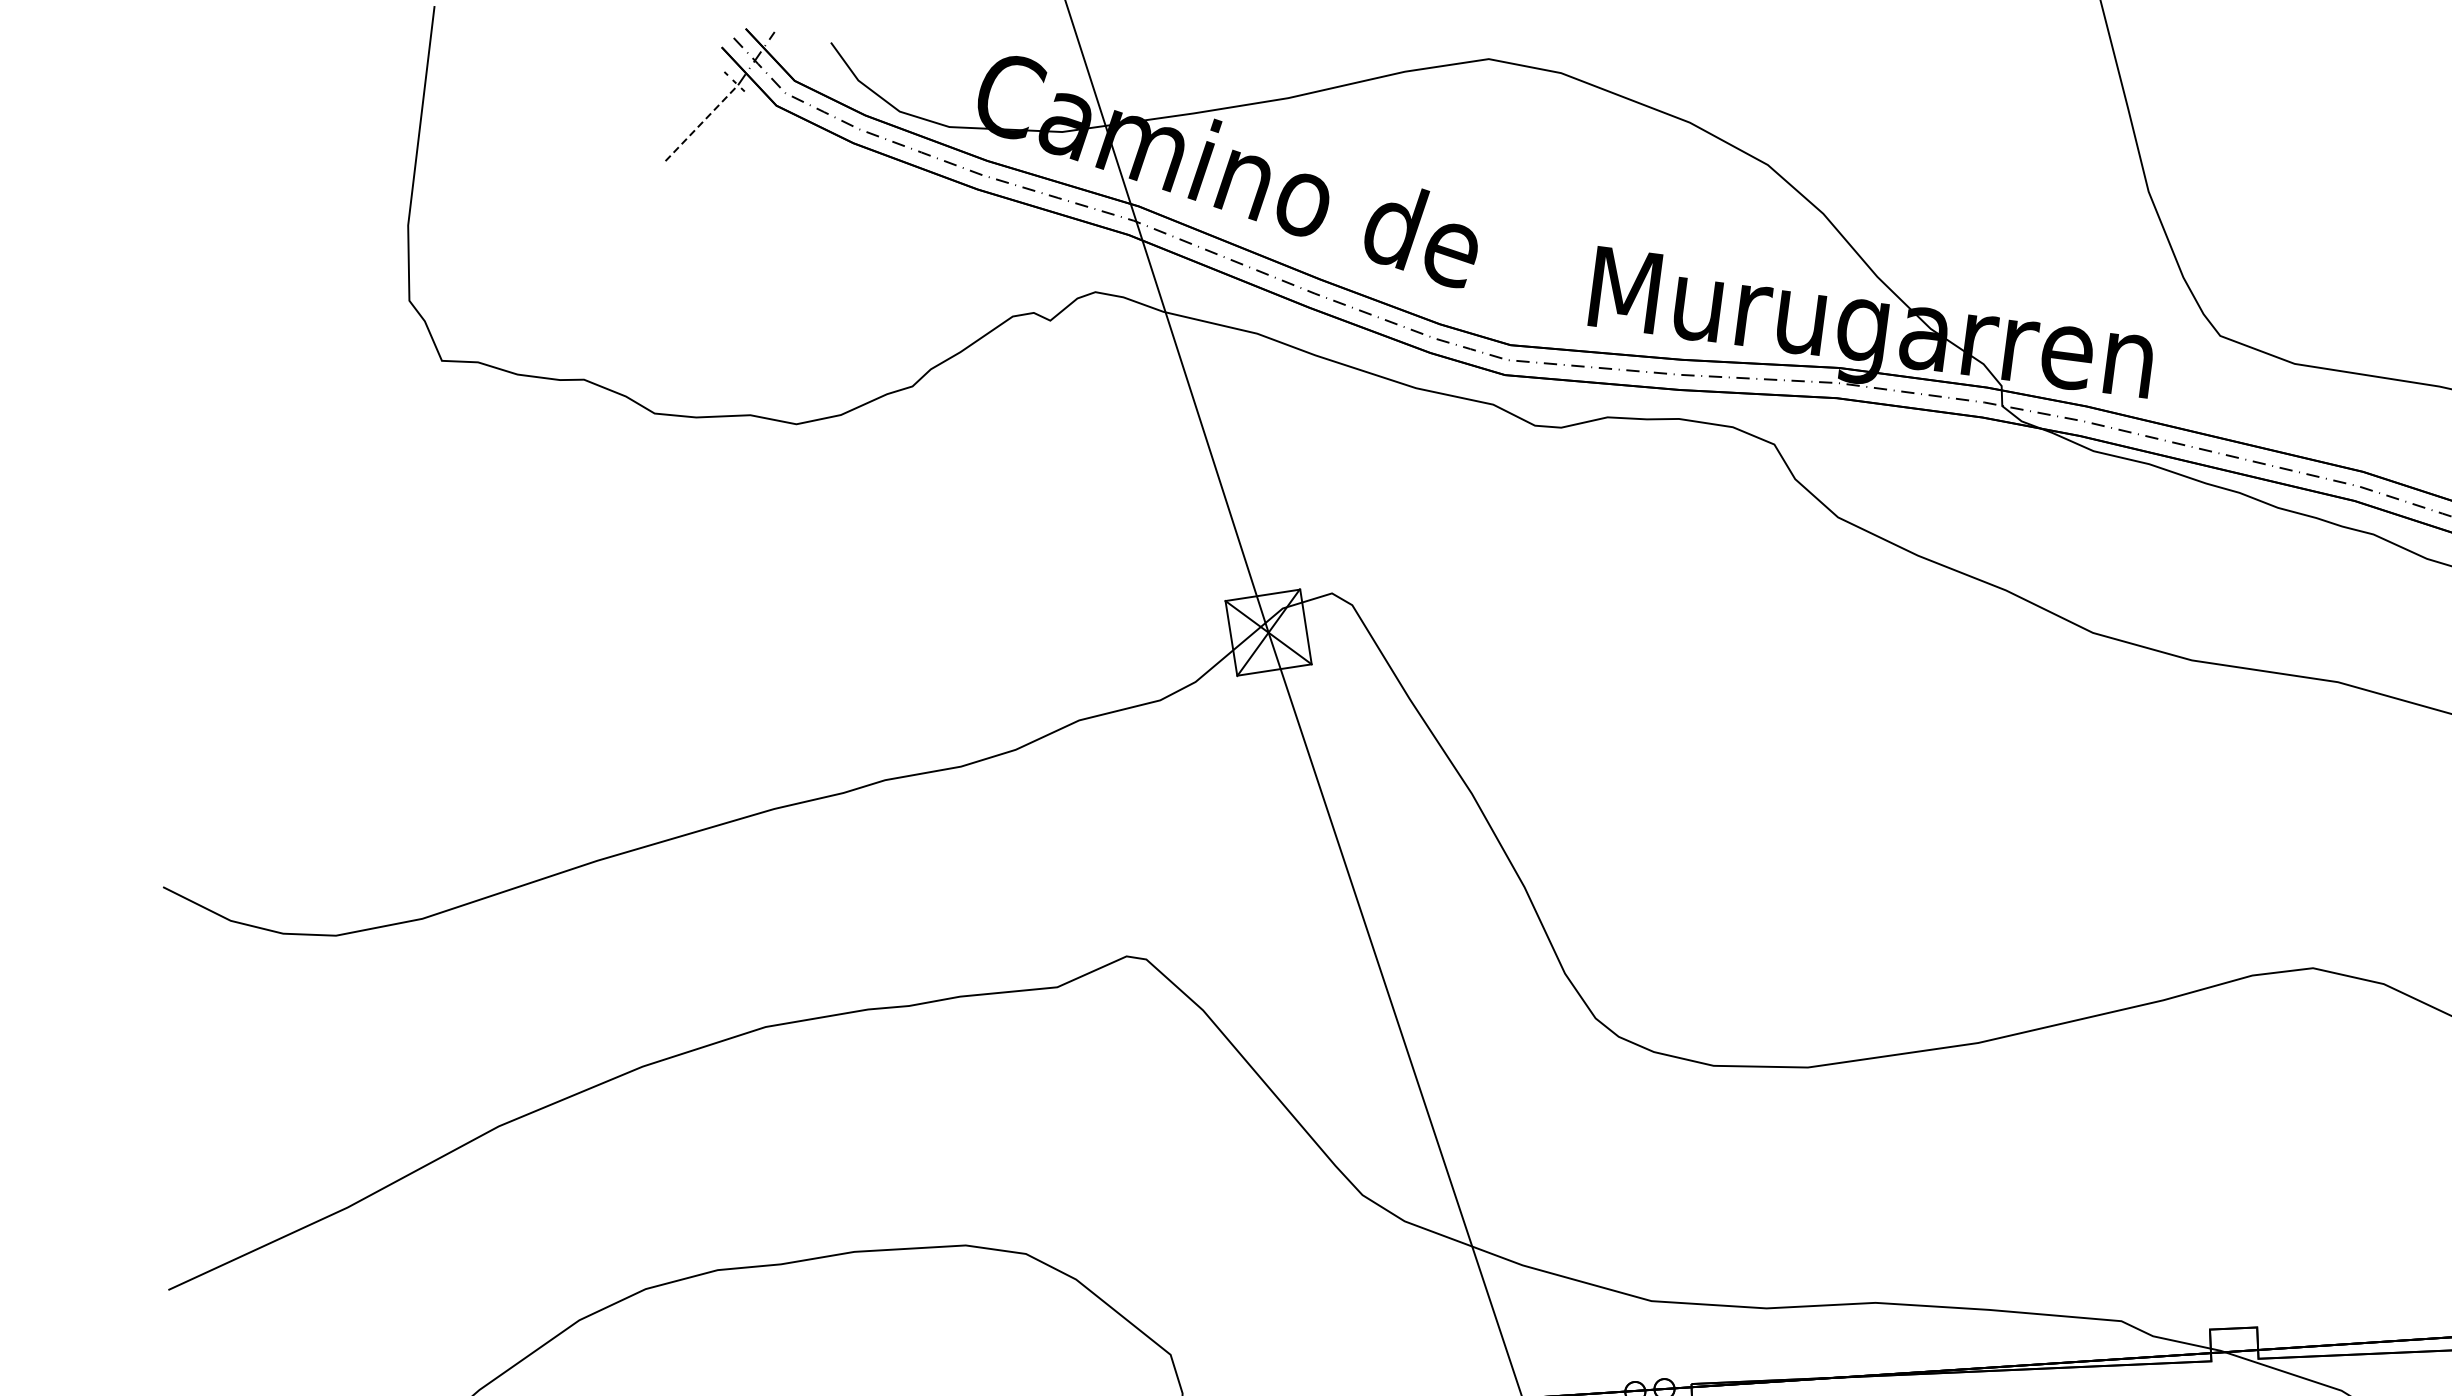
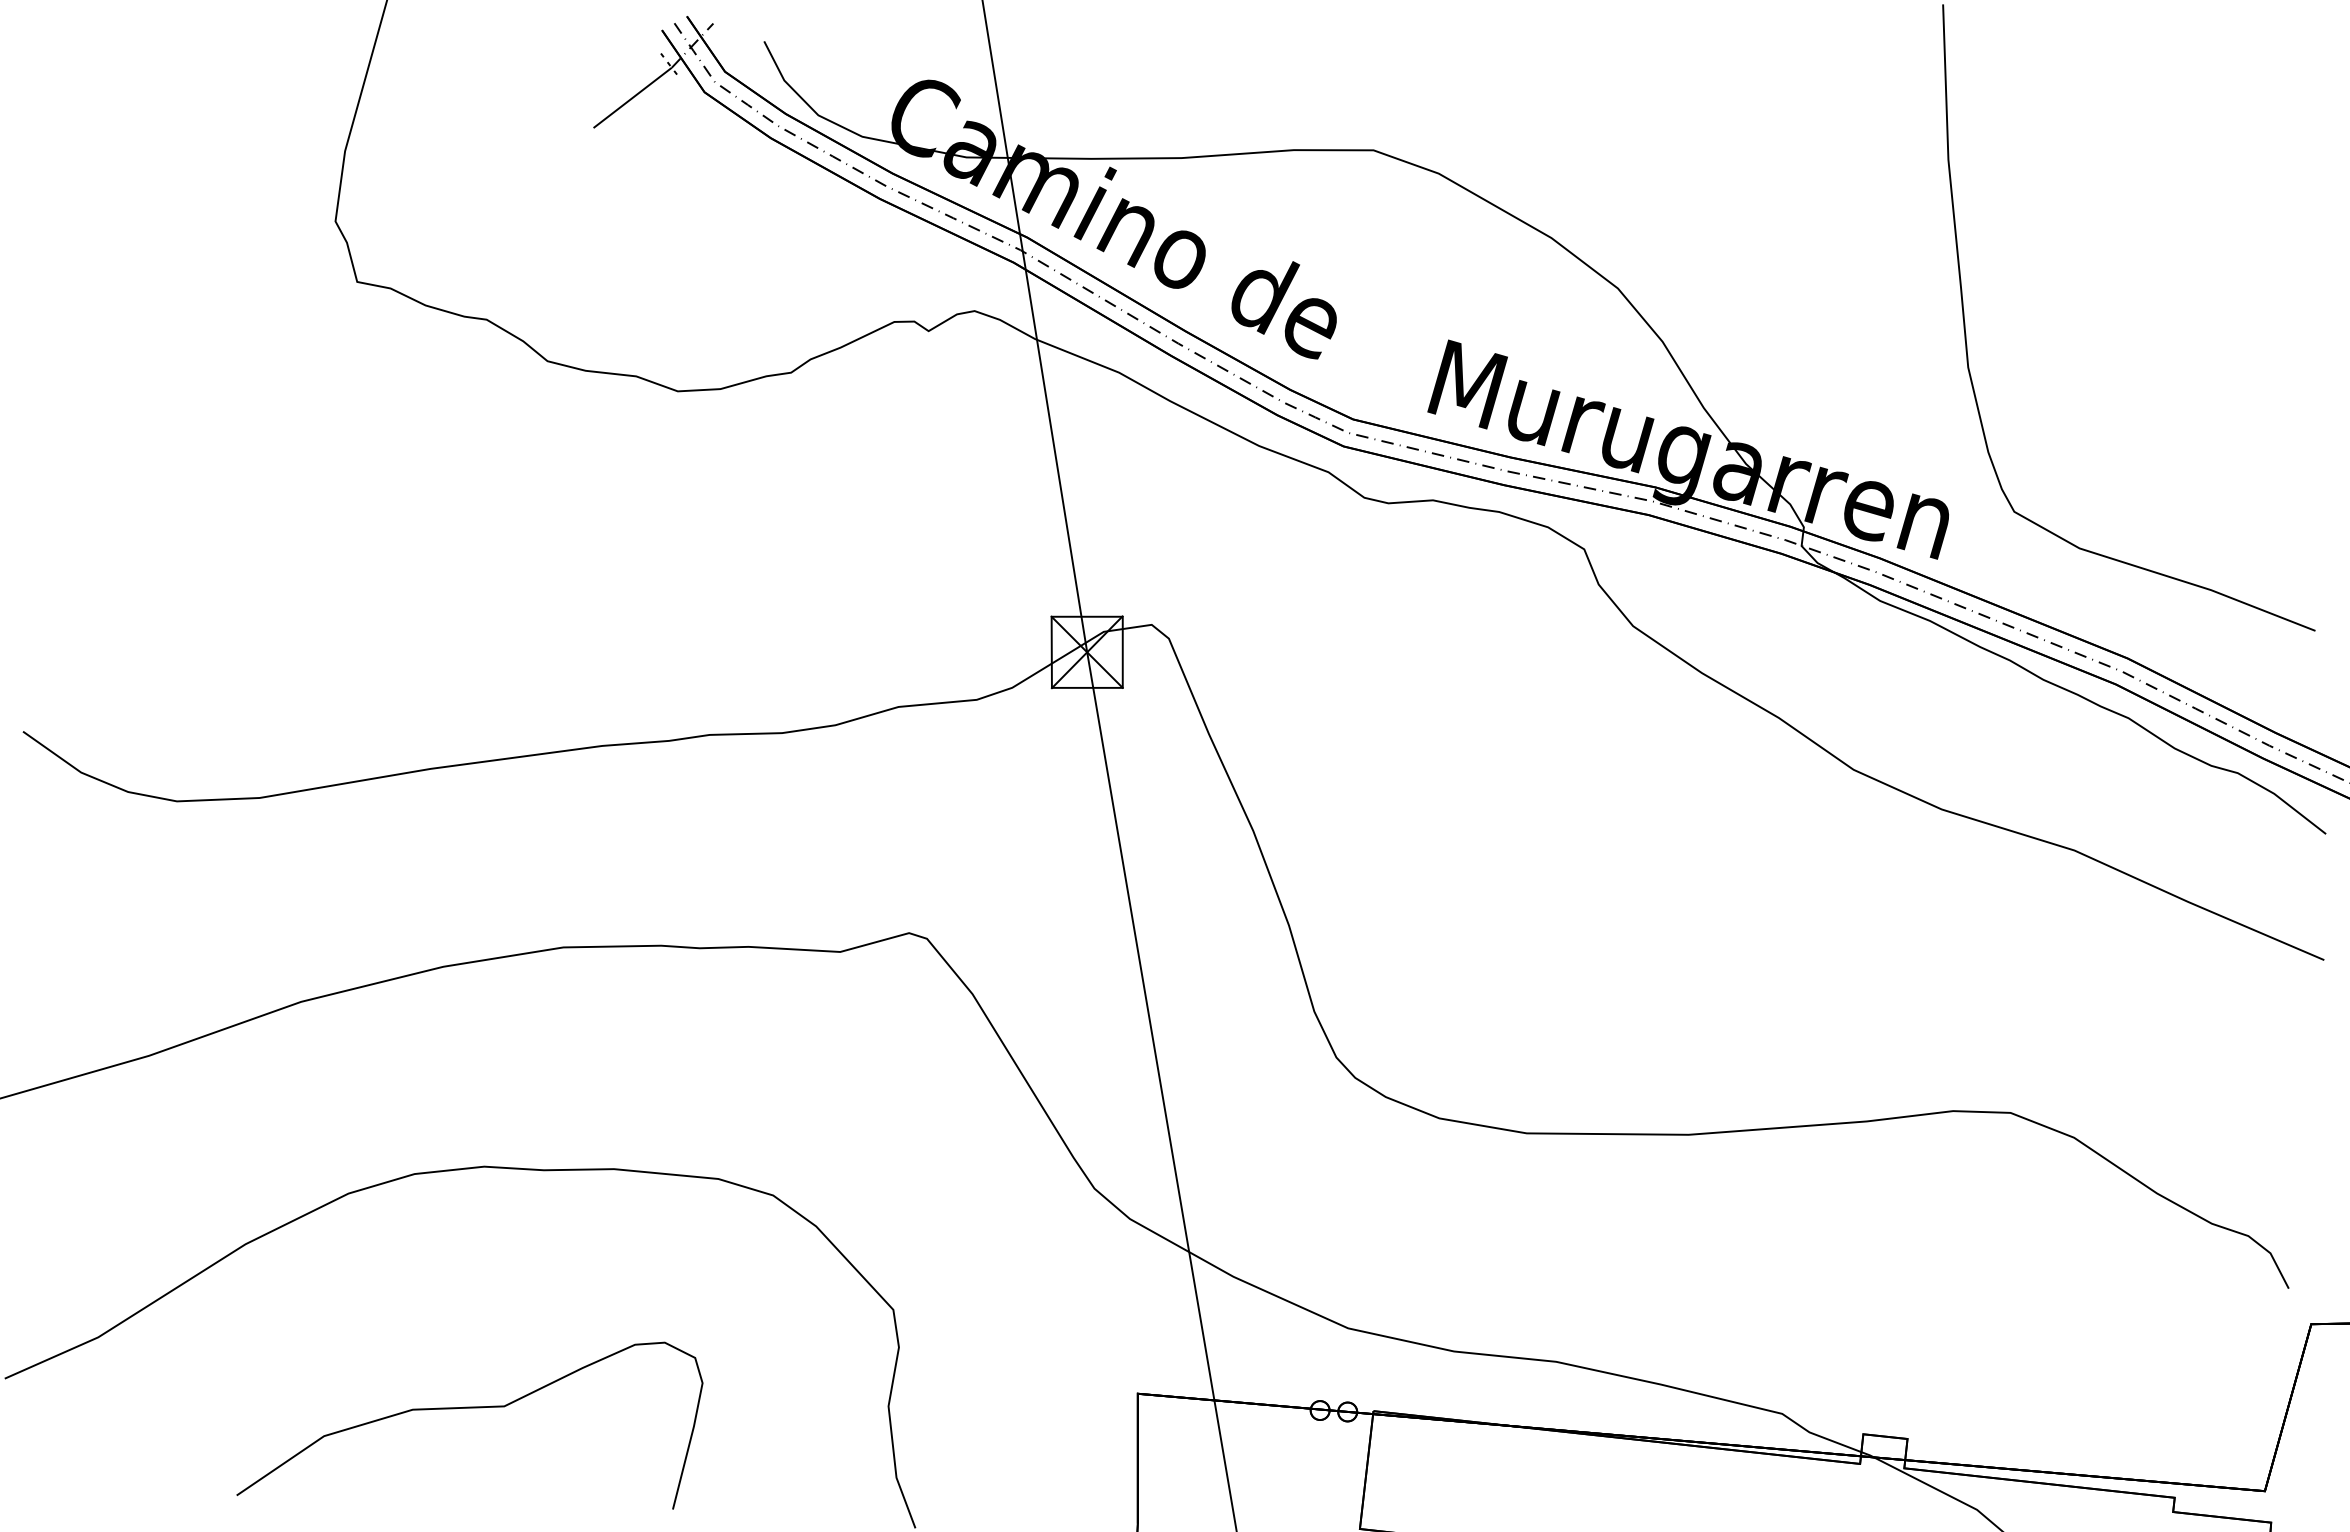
line: (702, 122) -> (633, 97), dashed -> solid

